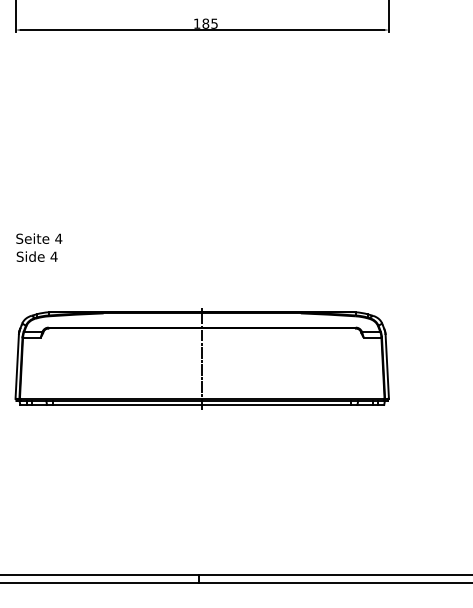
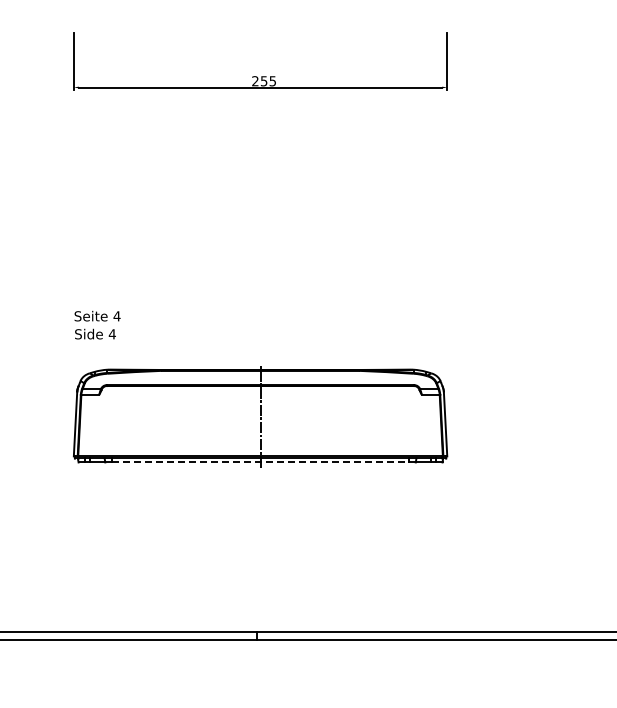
text: (201, 24) -> (259, 81), 185 -> 255
text: (39, 247) -> (97, 324), moved
line: (202, 405) -> (260, 462), solid -> dashed

